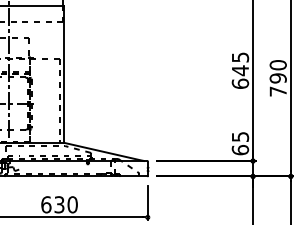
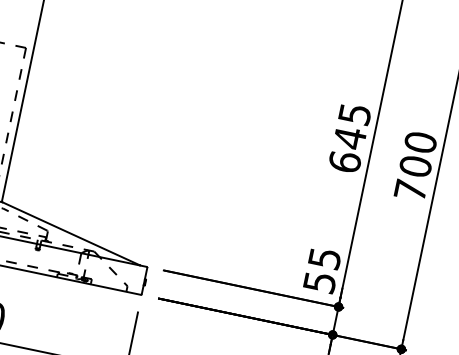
text: (278, 78) -> (416, 166), 790 -> 700
text: (240, 149) -> (320, 281), 65 -> 55

